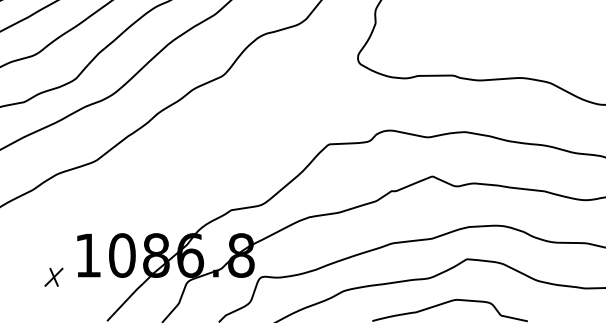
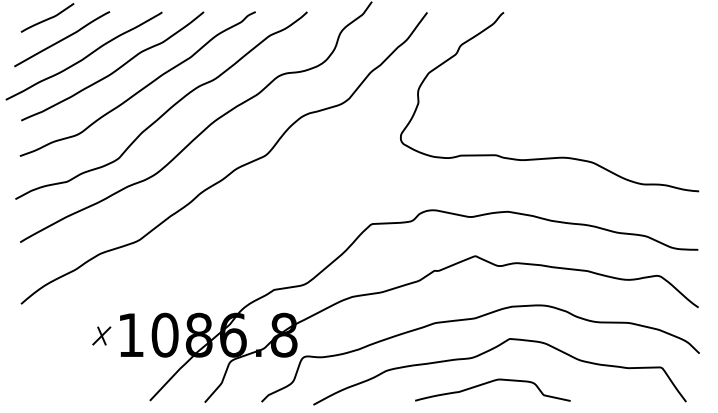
part: (53, 276) -> (101, 335), moved

